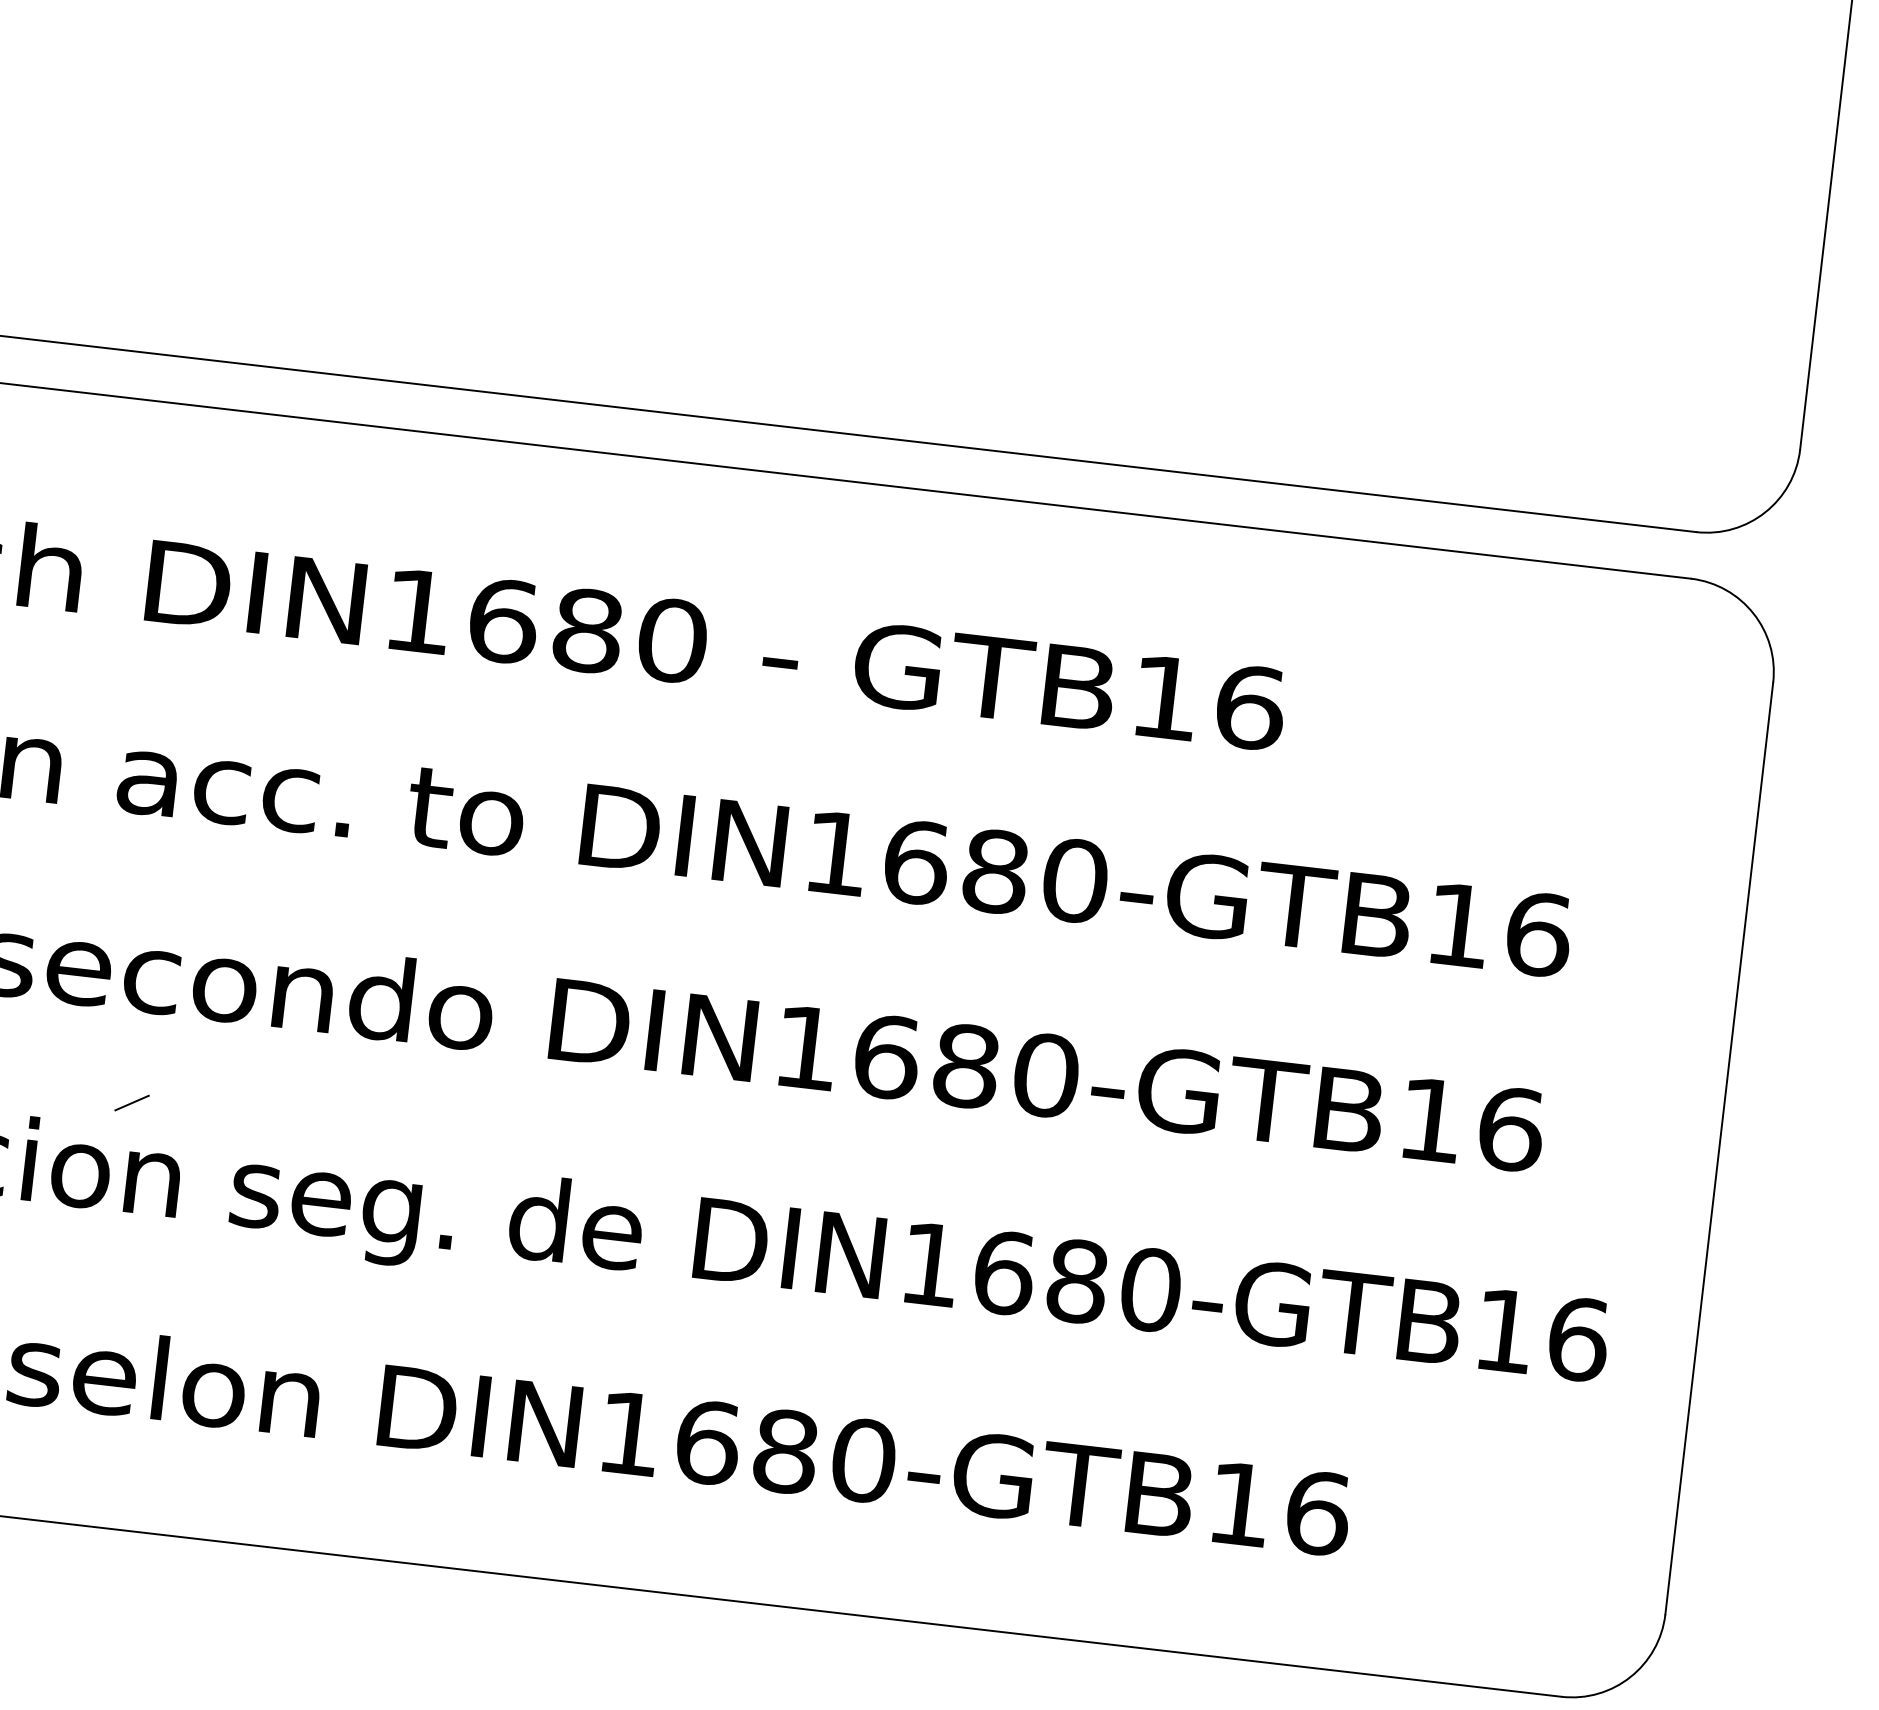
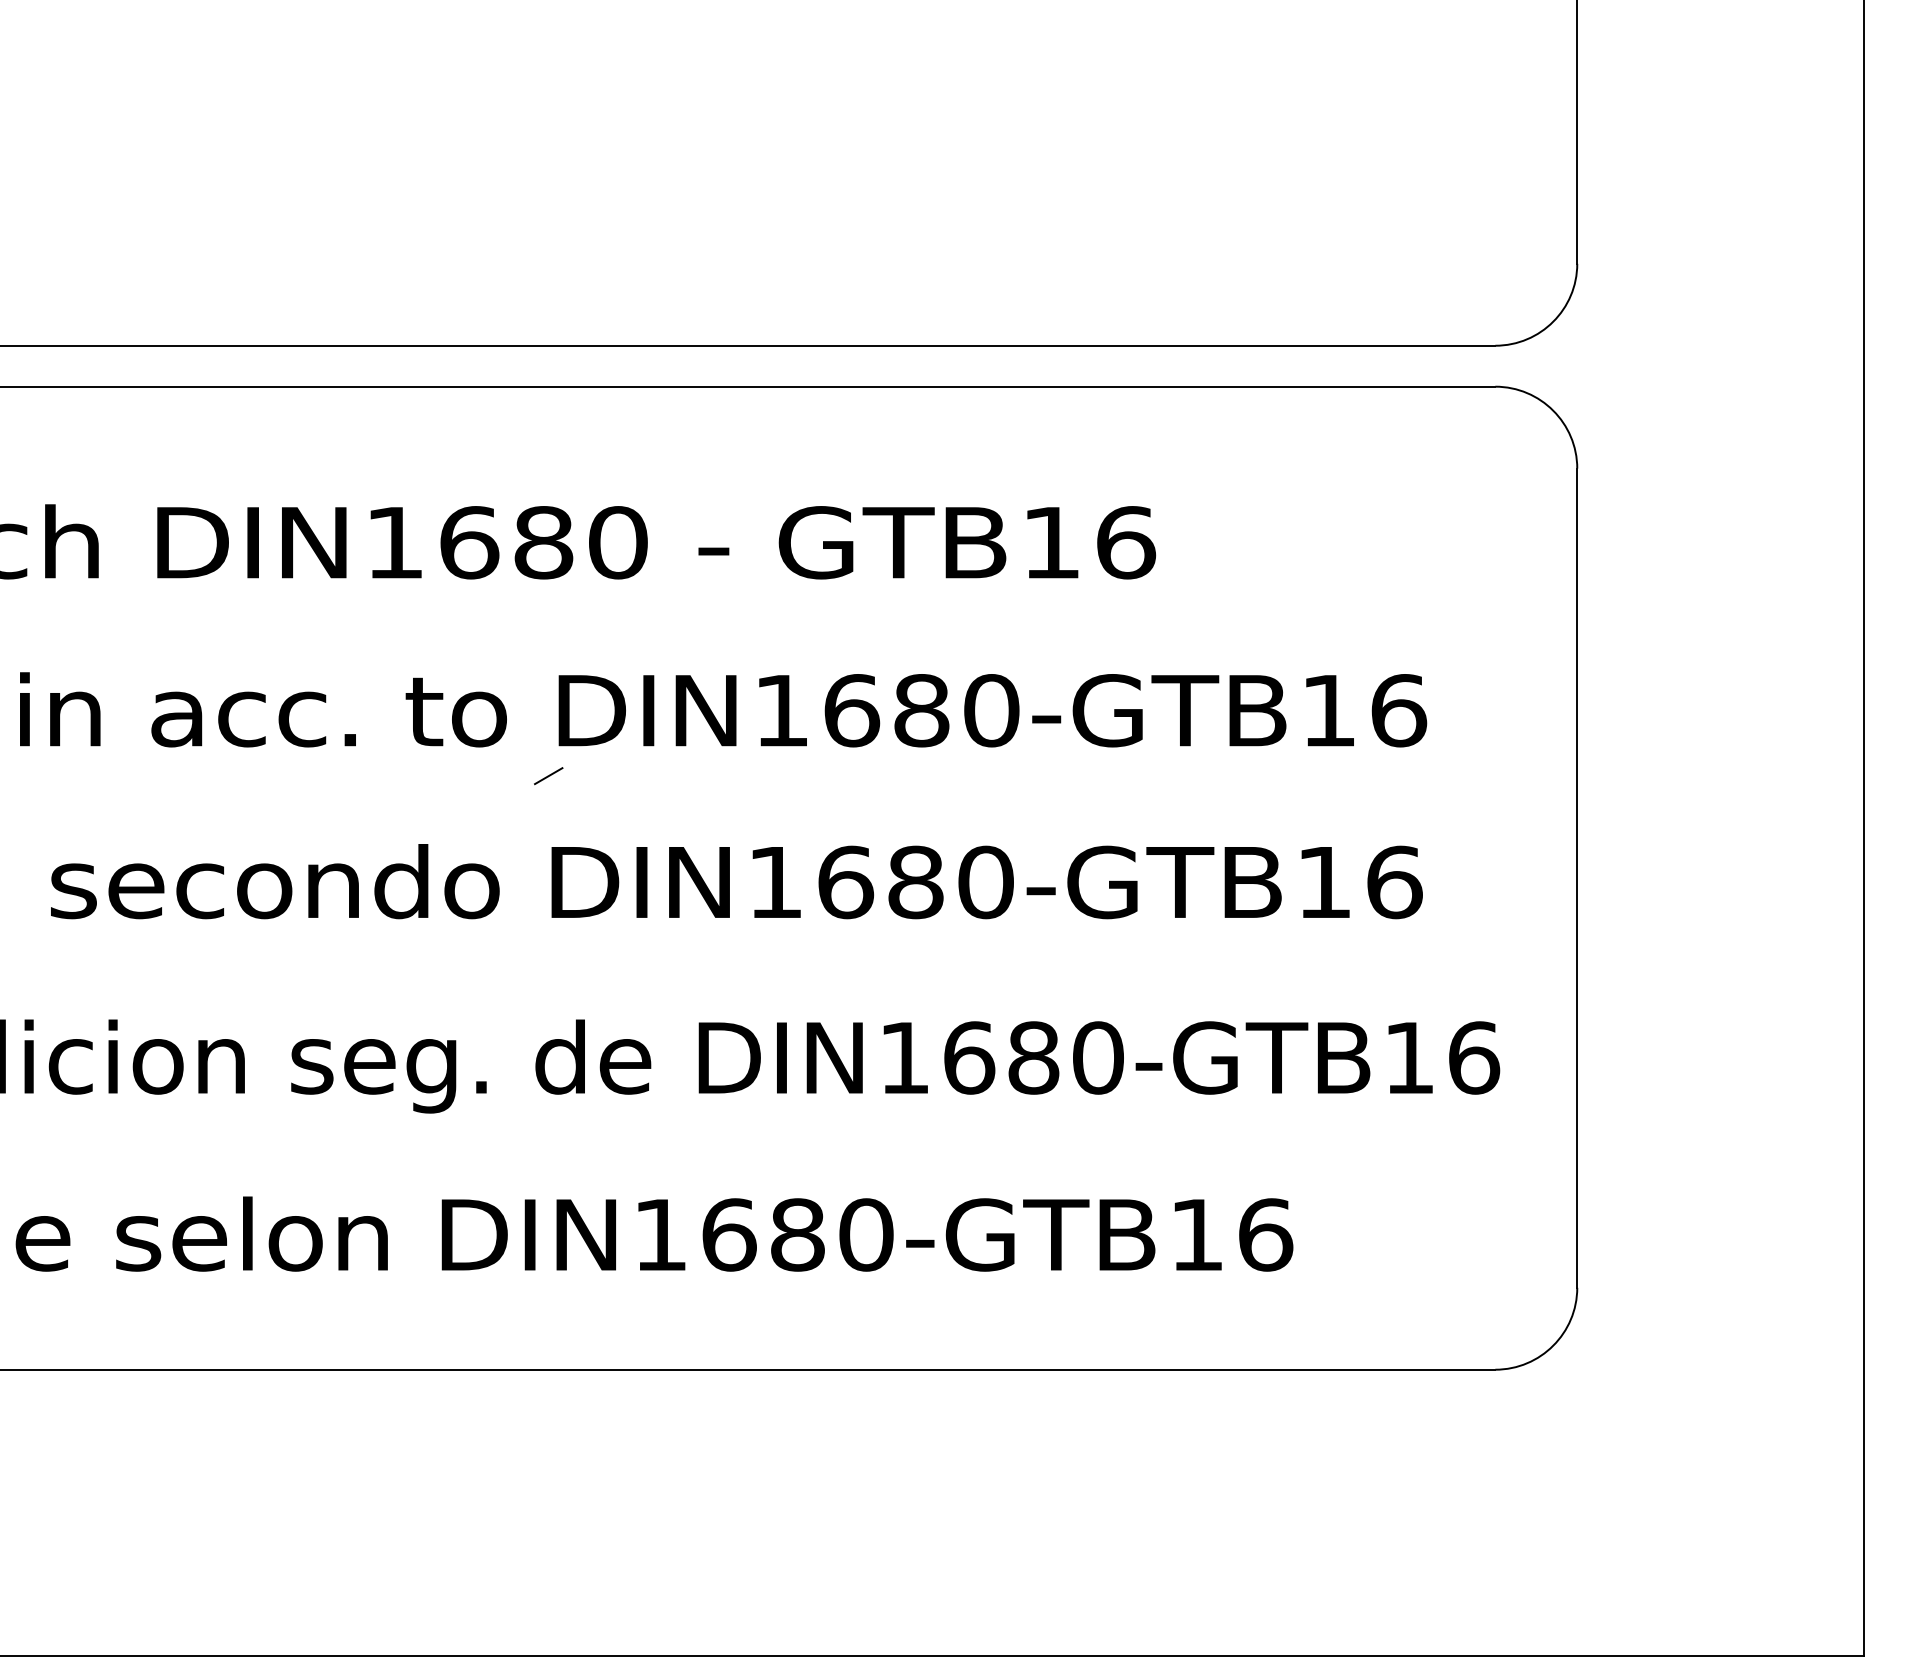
line: (131, 1103) -> (548, 776), moved

